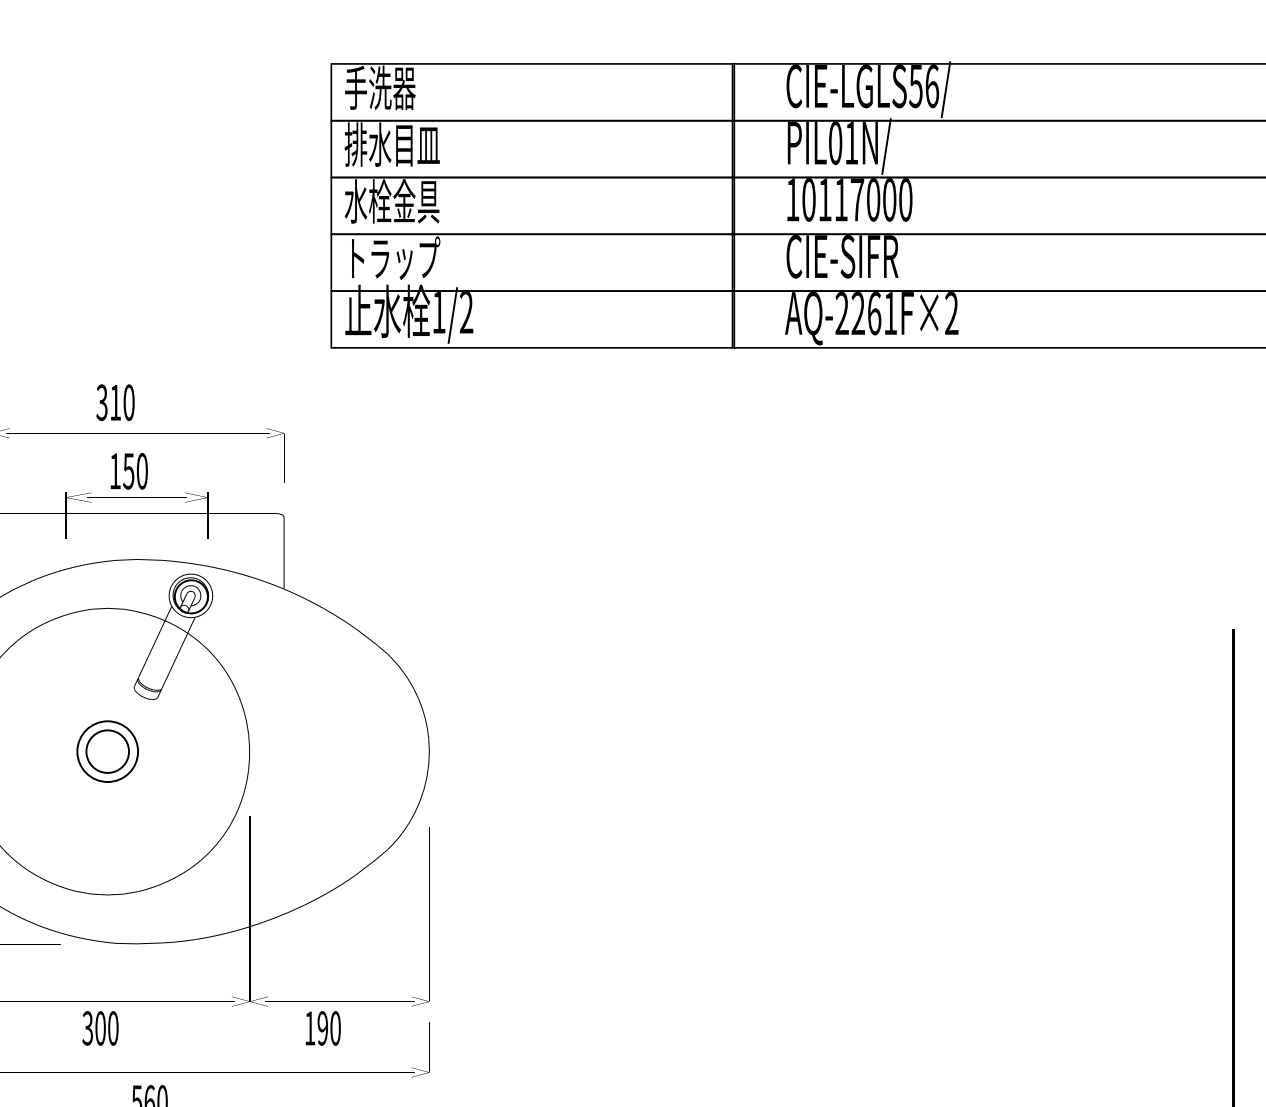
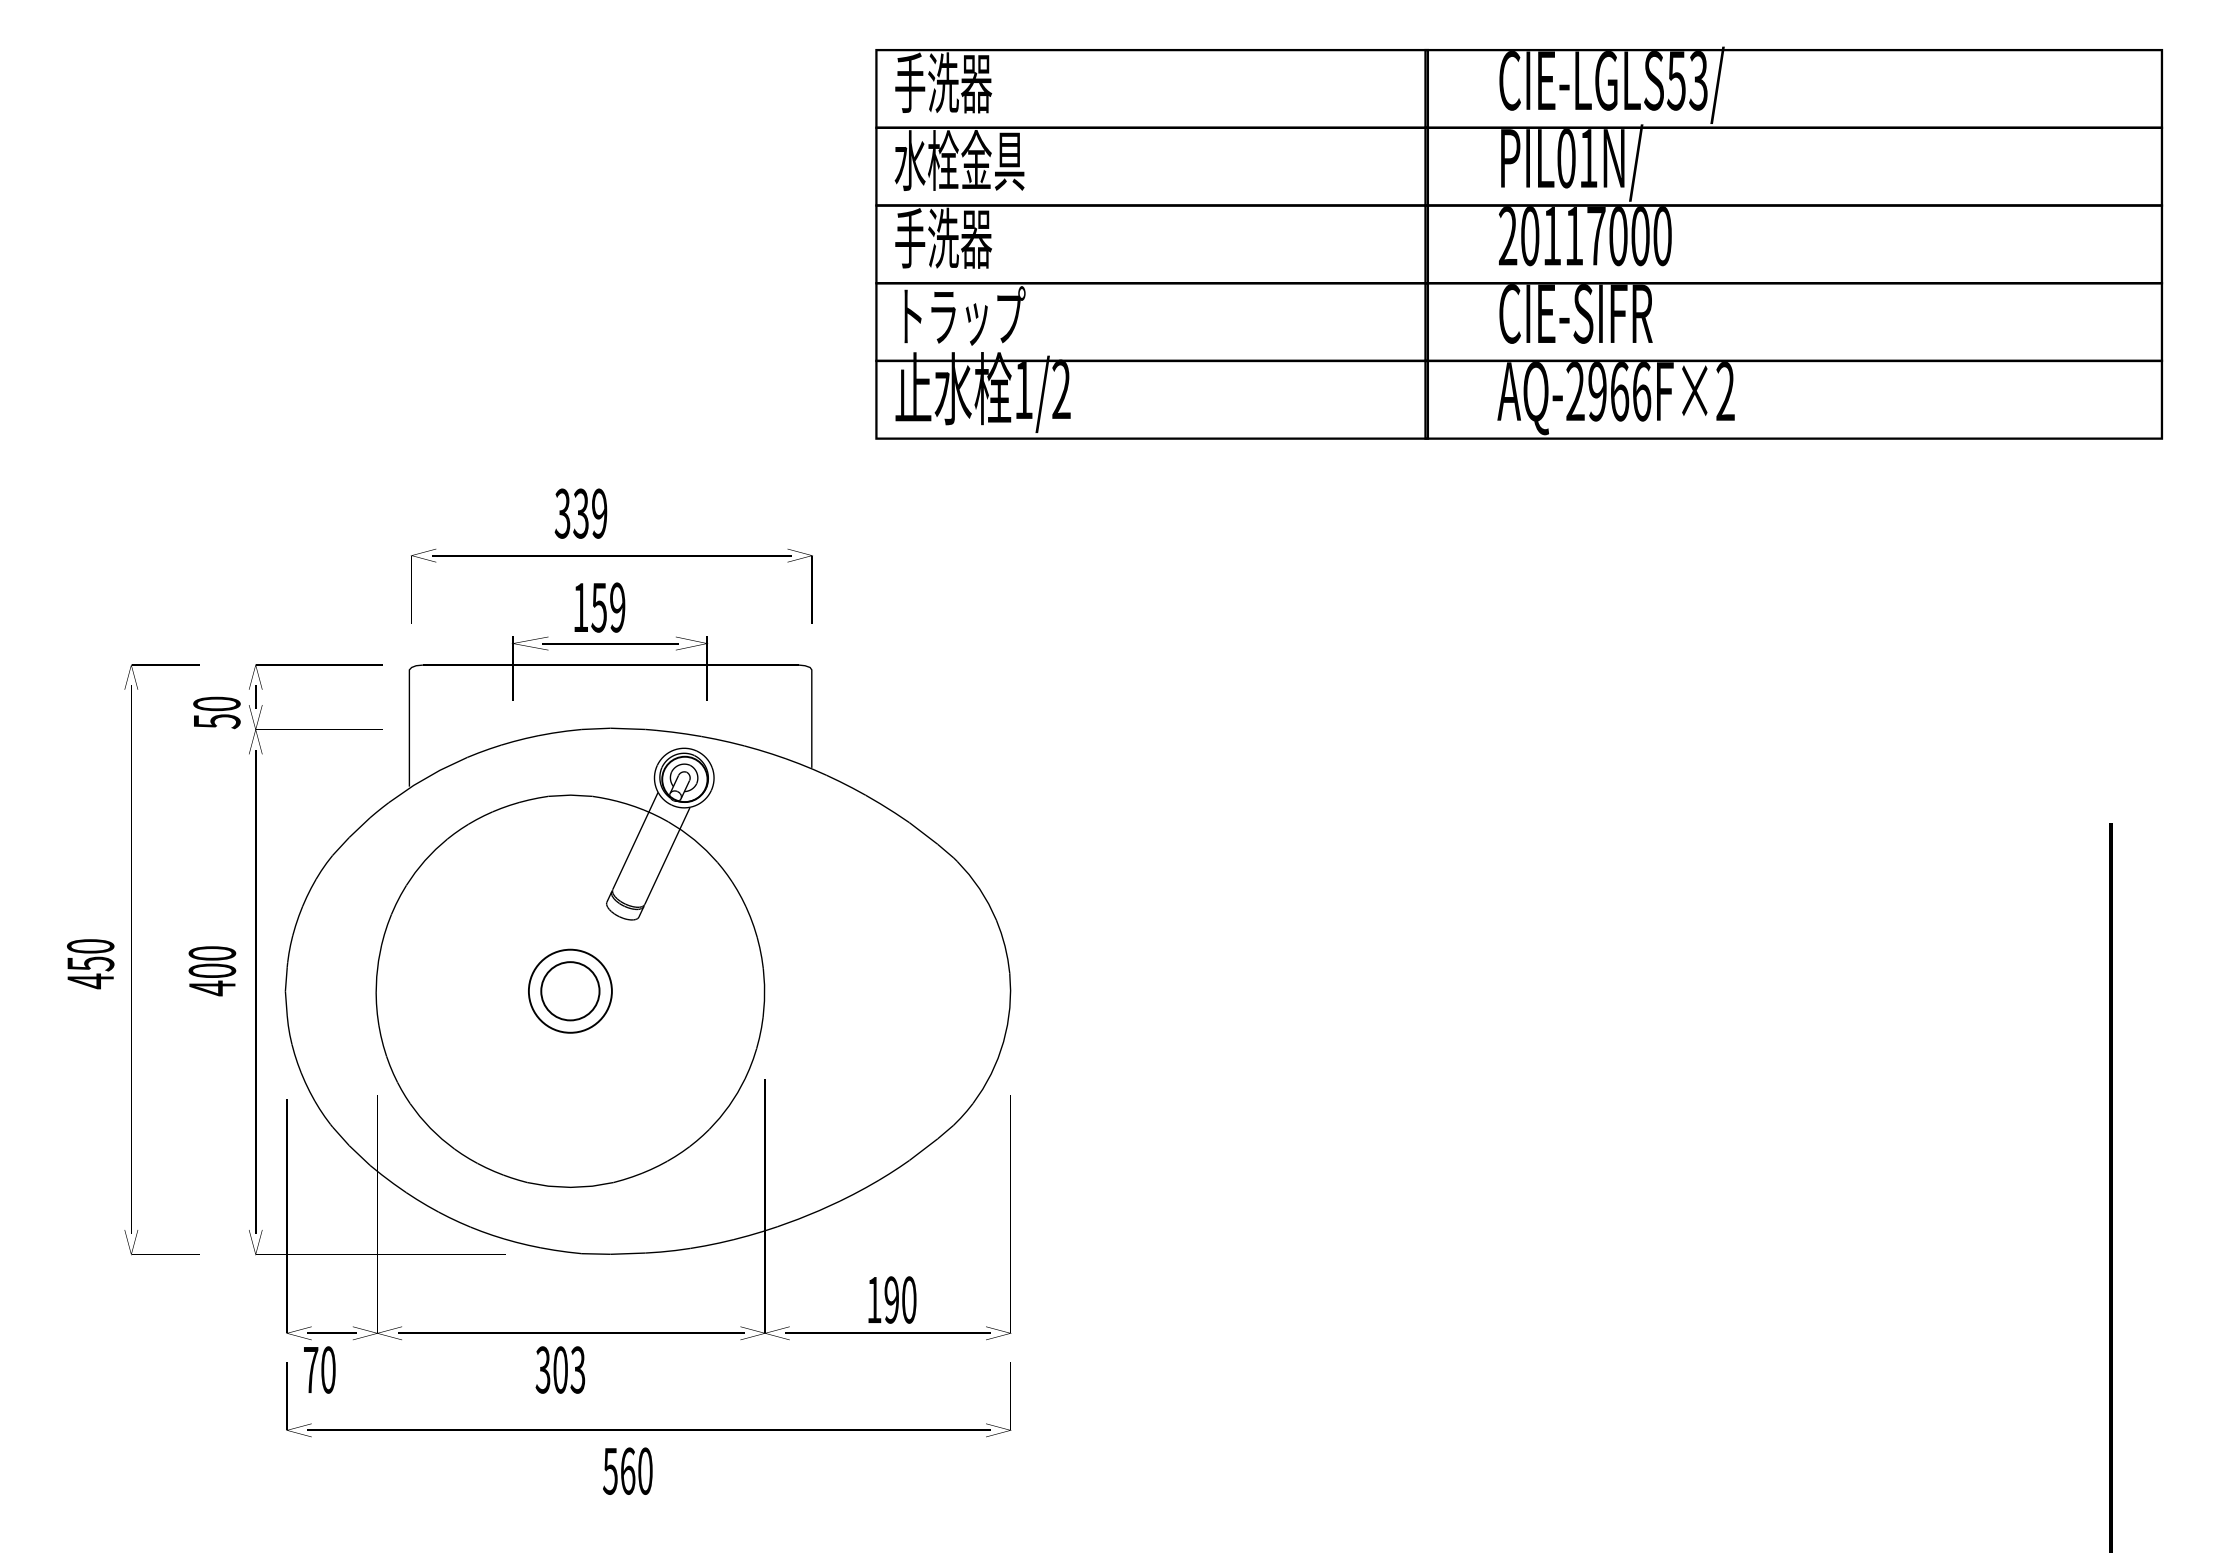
text: (932, 86) -> (1698, 80), CIE-LGLS56/ -> CIE-LGLS53/
text: (392, 144) -> (959, 160), 排水目皿 -> 水栓金具
text: (792, 199) -> (1507, 235), 10117000 -> 20117000
text: (392, 200) -> (959, 237), 水栓金具 -> 手洗器
text: (874, 313) -> (1619, 391), AQ-2261F×2 -> AQ-2966F×2
text: (122, 402) -> (590, 513), 310 -> 339
text: (142, 471) -> (617, 607), 150 -> 159
text: (112, 1028) -> (577, 1369), 300 -> 303
text: (323, 1028) -> (892, 1299), moved

